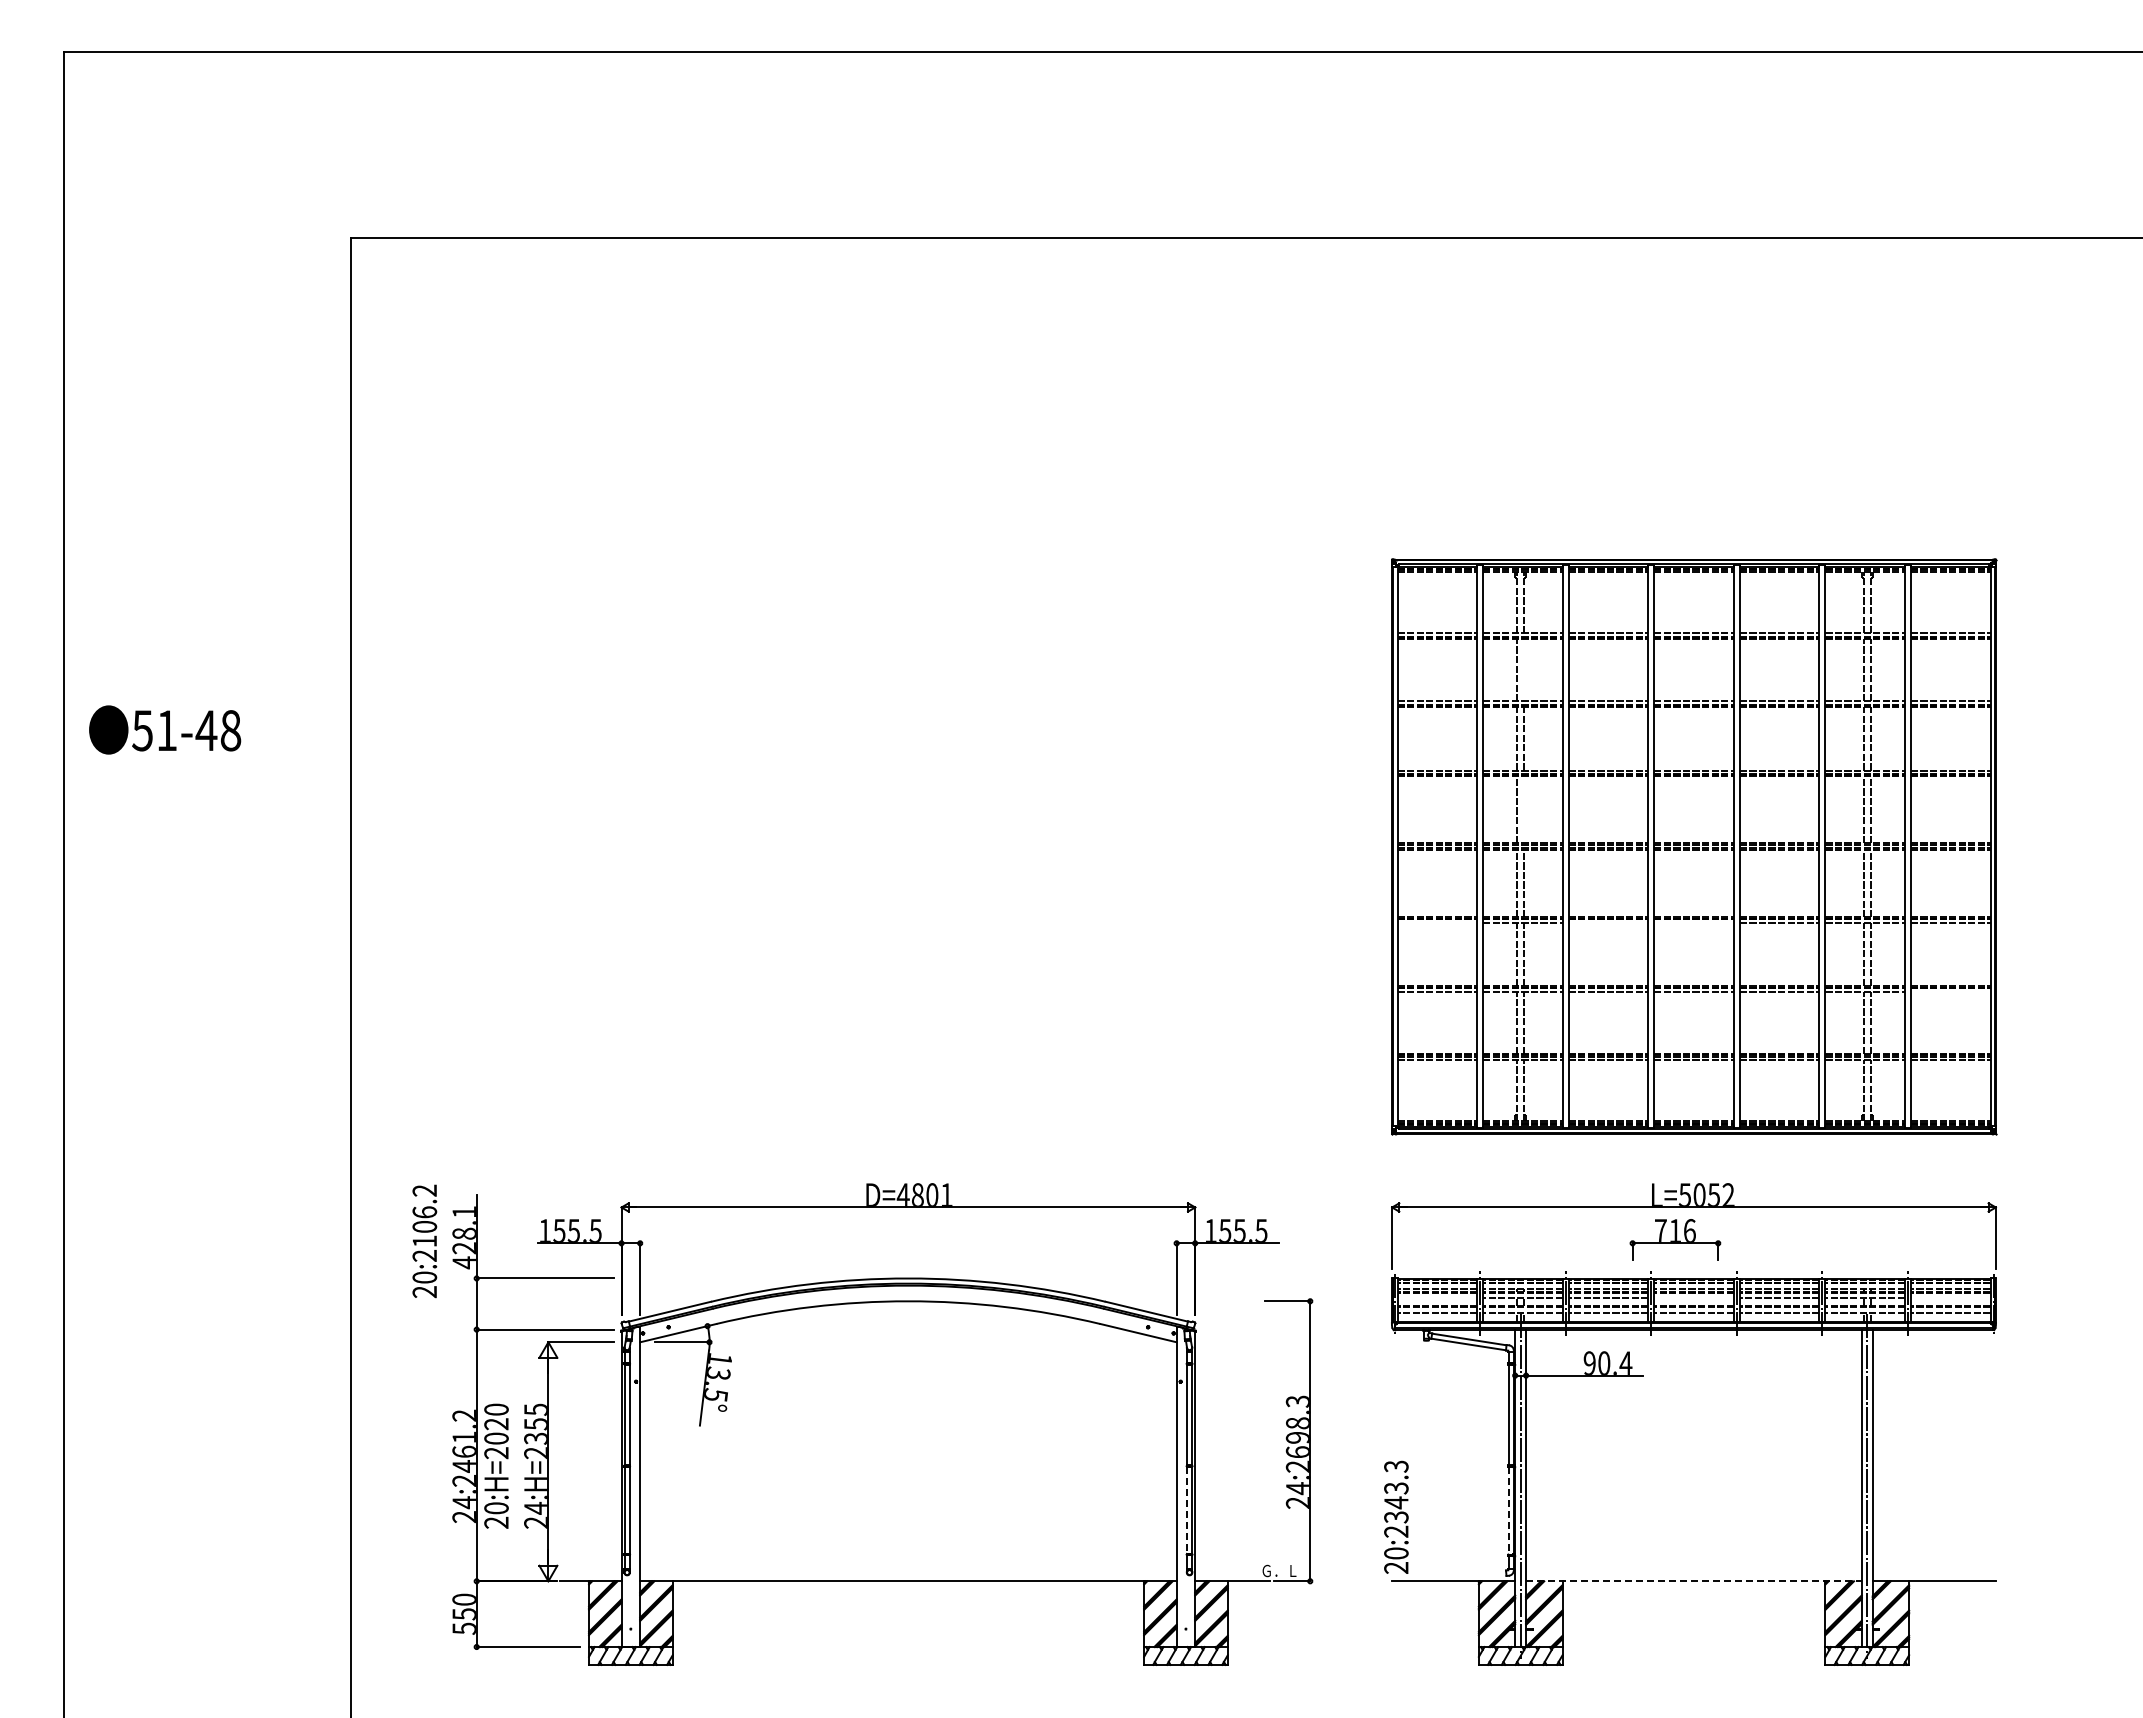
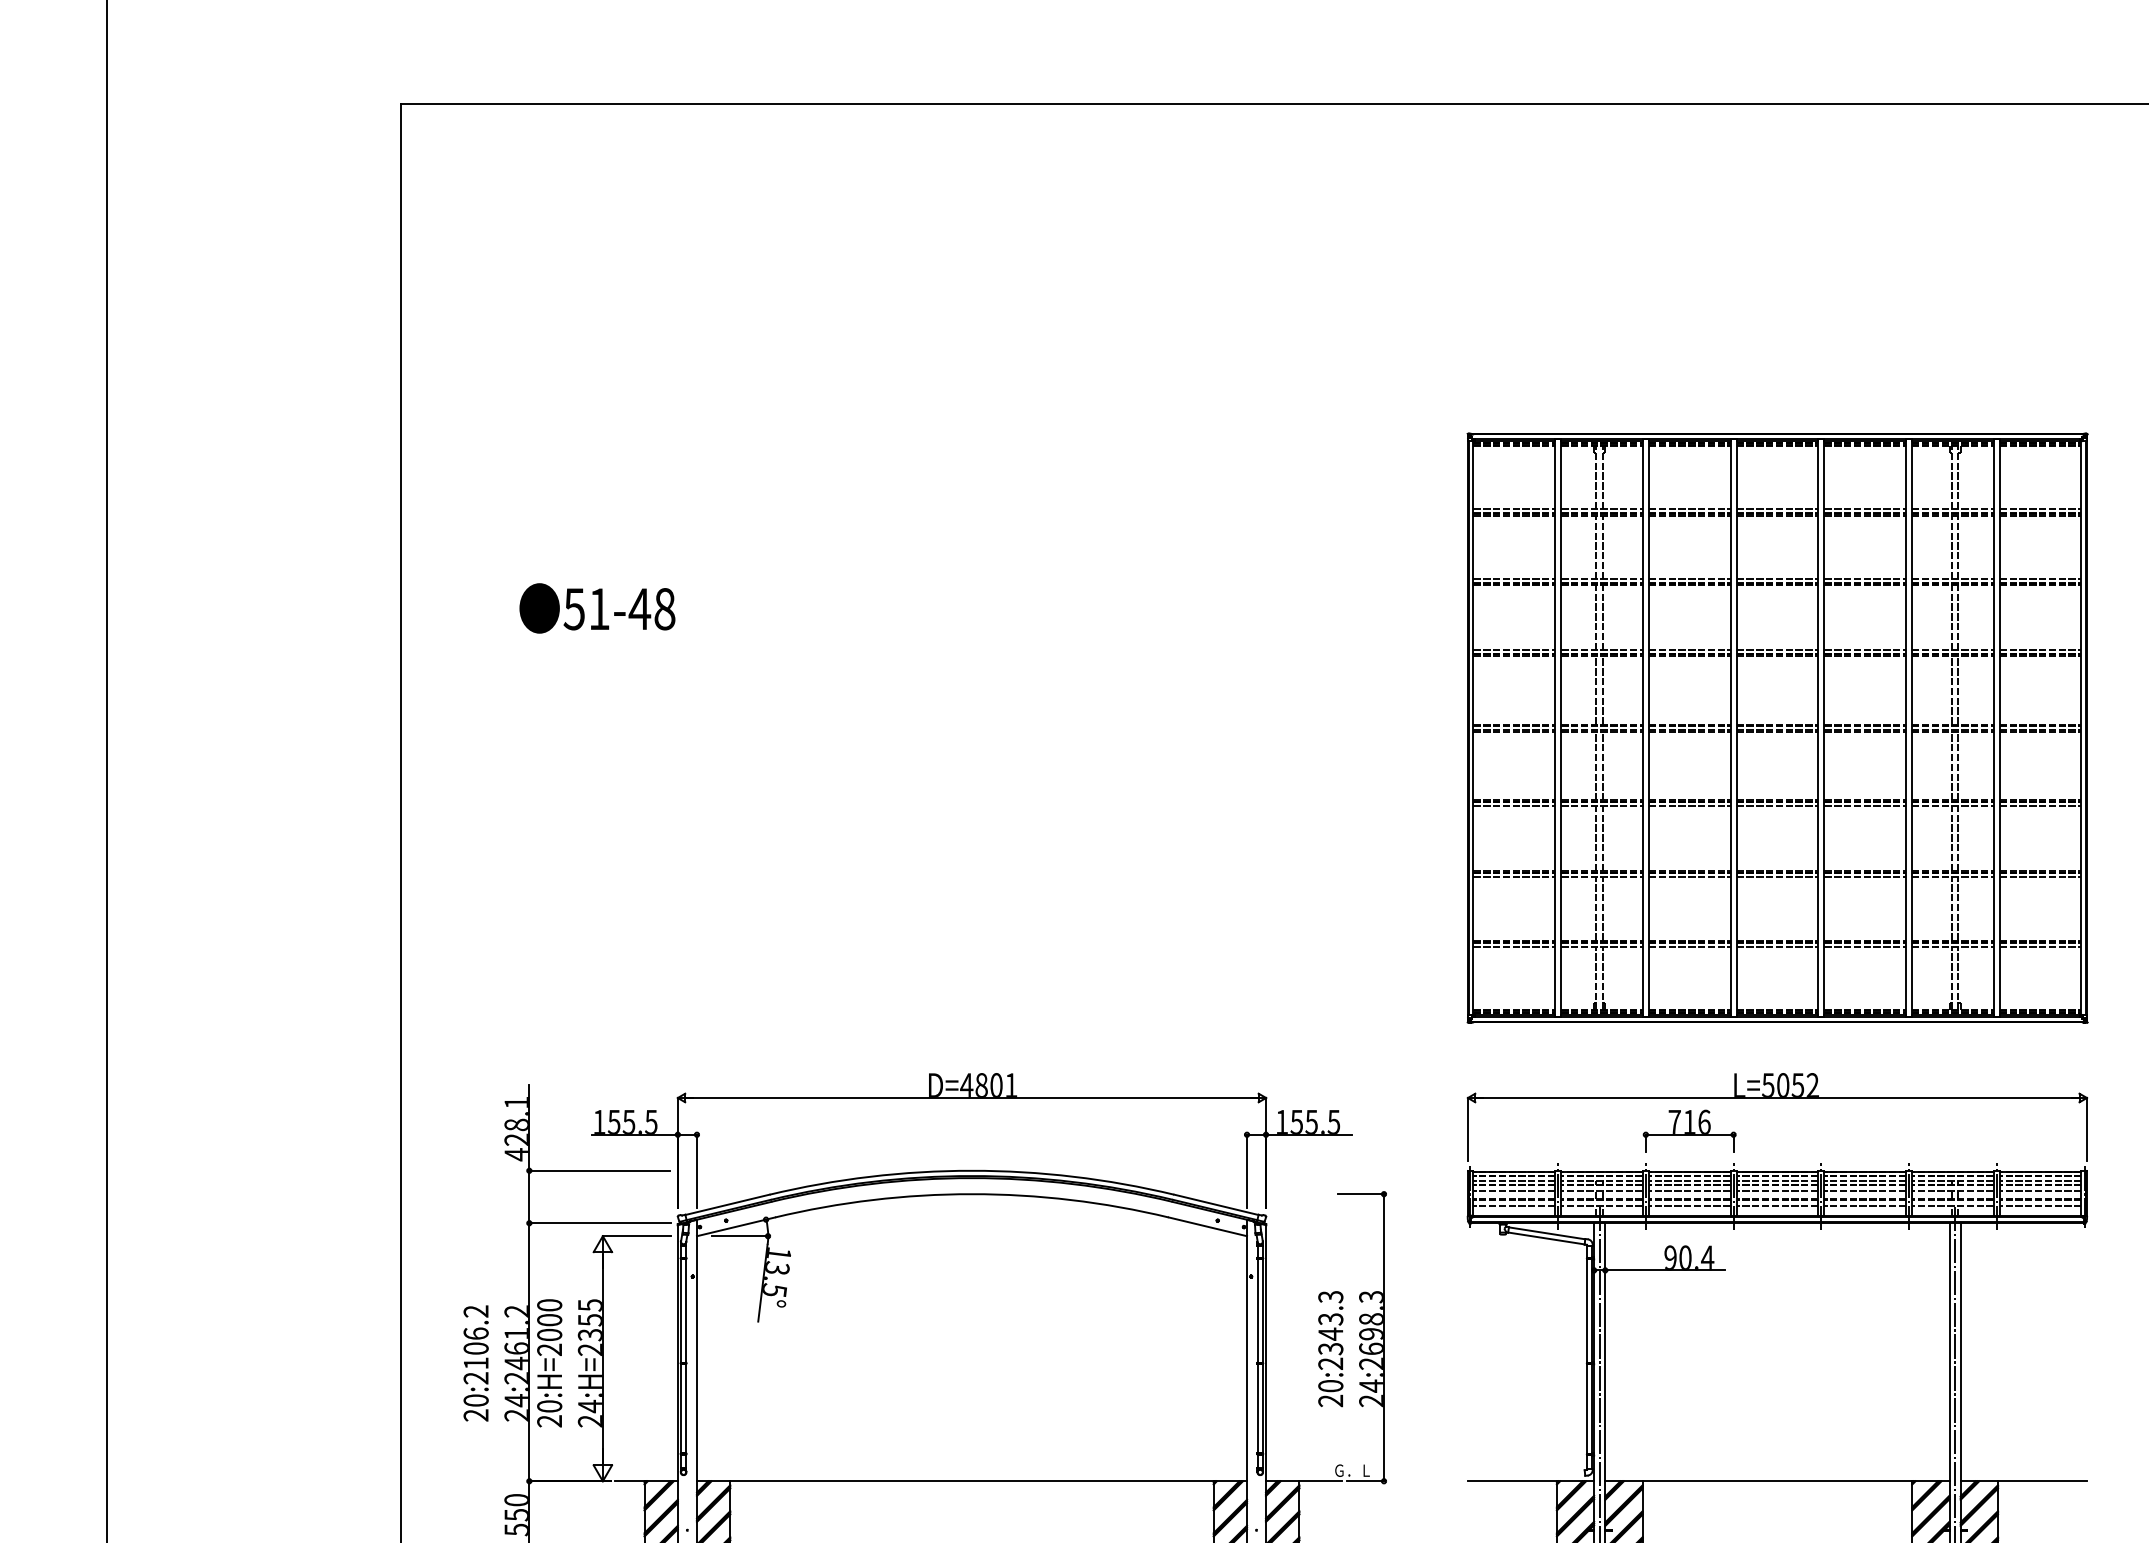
line: (1523, 670) -> (1602, 547), added
text: (165, 729) -> (597, 607), moved
line: (1523, 809) -> (1602, 689), added
line: (1437, 922) -> (1514, 805), added
line: (1608, 922) -> (1689, 805), added
line: (1693, 922) -> (1776, 805), added
line: (1950, 992) -> (2040, 877), added
part: (1675, 1239) -> (1689, 1130), moved
text: (424, 1241) -> (475, 1363), moved
line: (1437, 1297) -> (1514, 1190), added
line: (1693, 1297) -> (1776, 1190), added
line: (1950, 1297) -> (2040, 1190), added
text: (496, 1424) -> (549, 1320), 20:H=2020 -> 20:H=2000
line: (1187, 1510) -> (1258, 1408), dashed -> solid
line: (1508, 1510) -> (1587, 1408), dashed -> solid
text: (1396, 1516) -> (1330, 1348), moved
line: (1693, 1581) -> (1776, 1481), dashed -> solid

